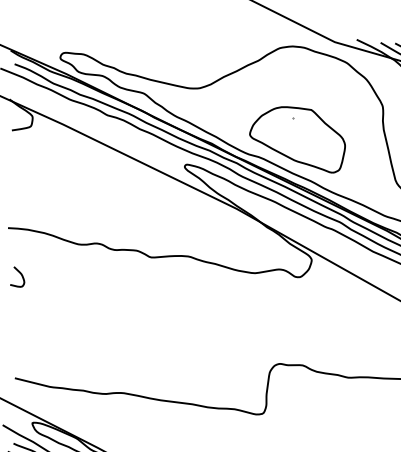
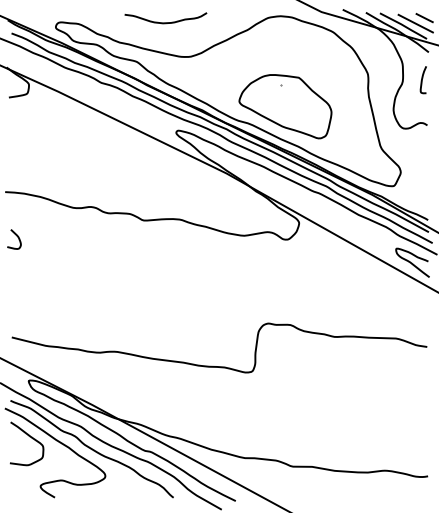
curve: (173, 52) -> (165, 22), added

